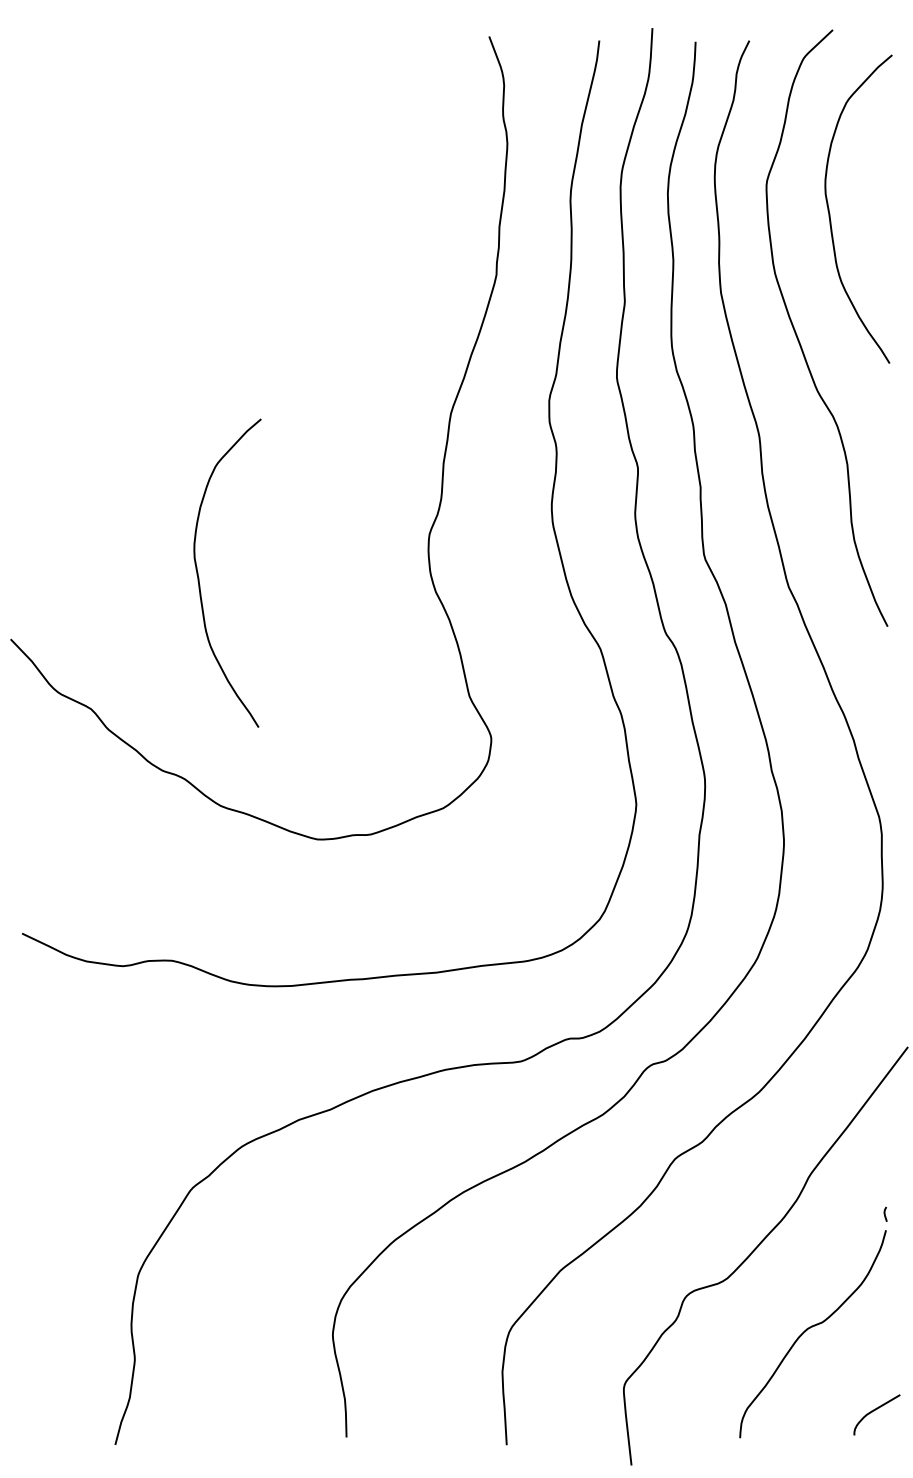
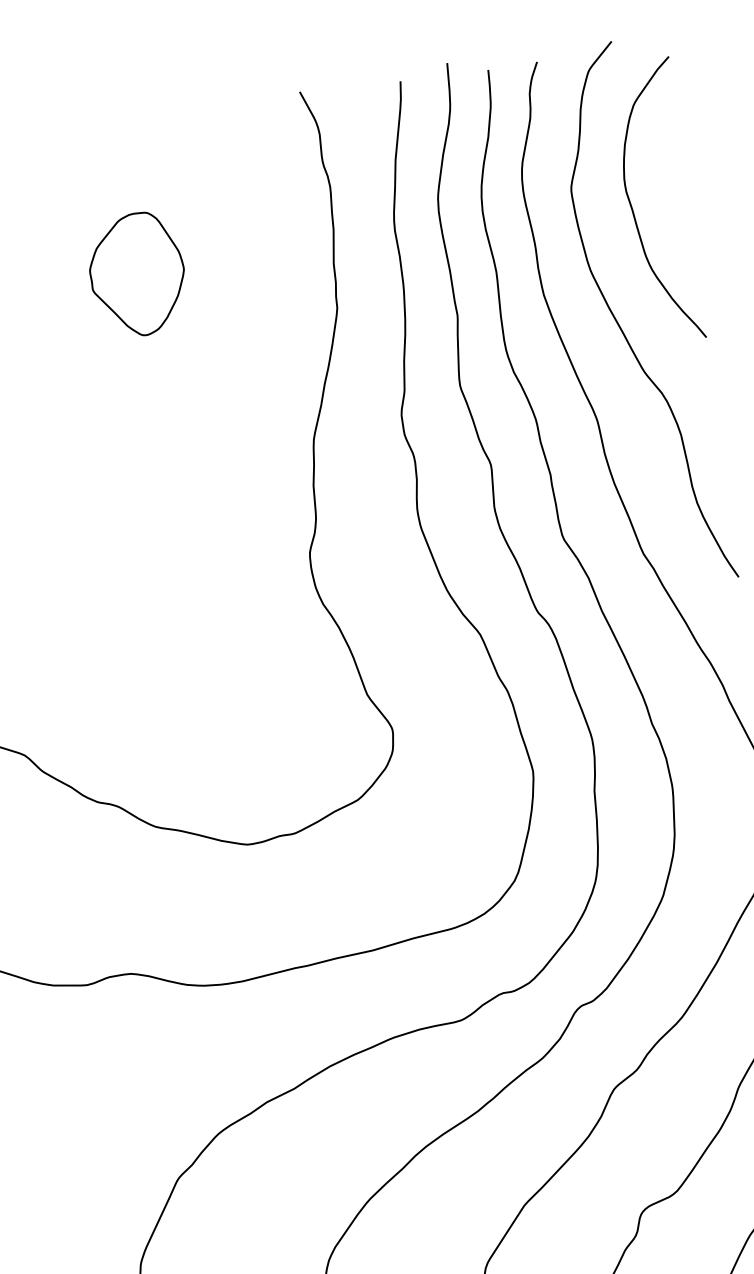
part: (286, 208) -> (137, 274), added
curve: (199, 577) -> (106, 621), removed

